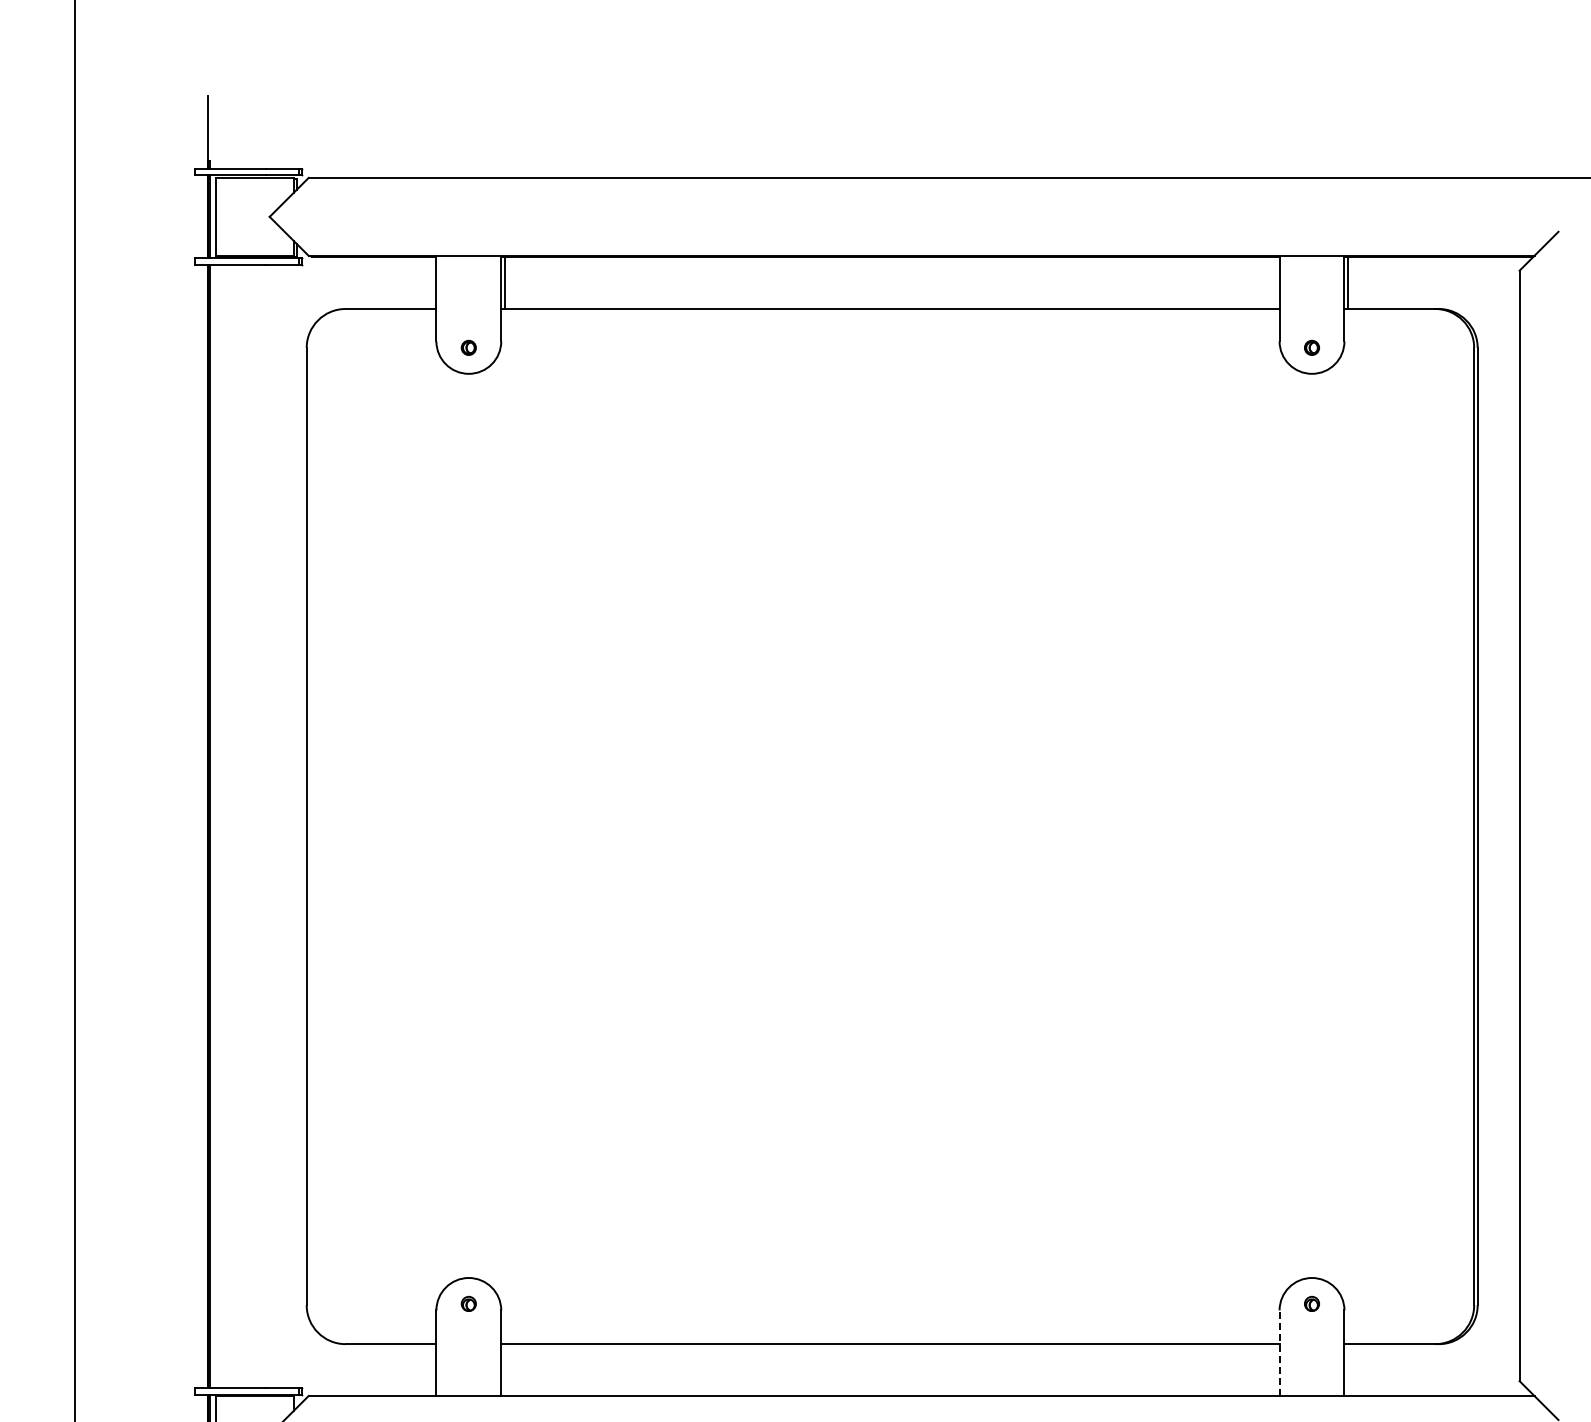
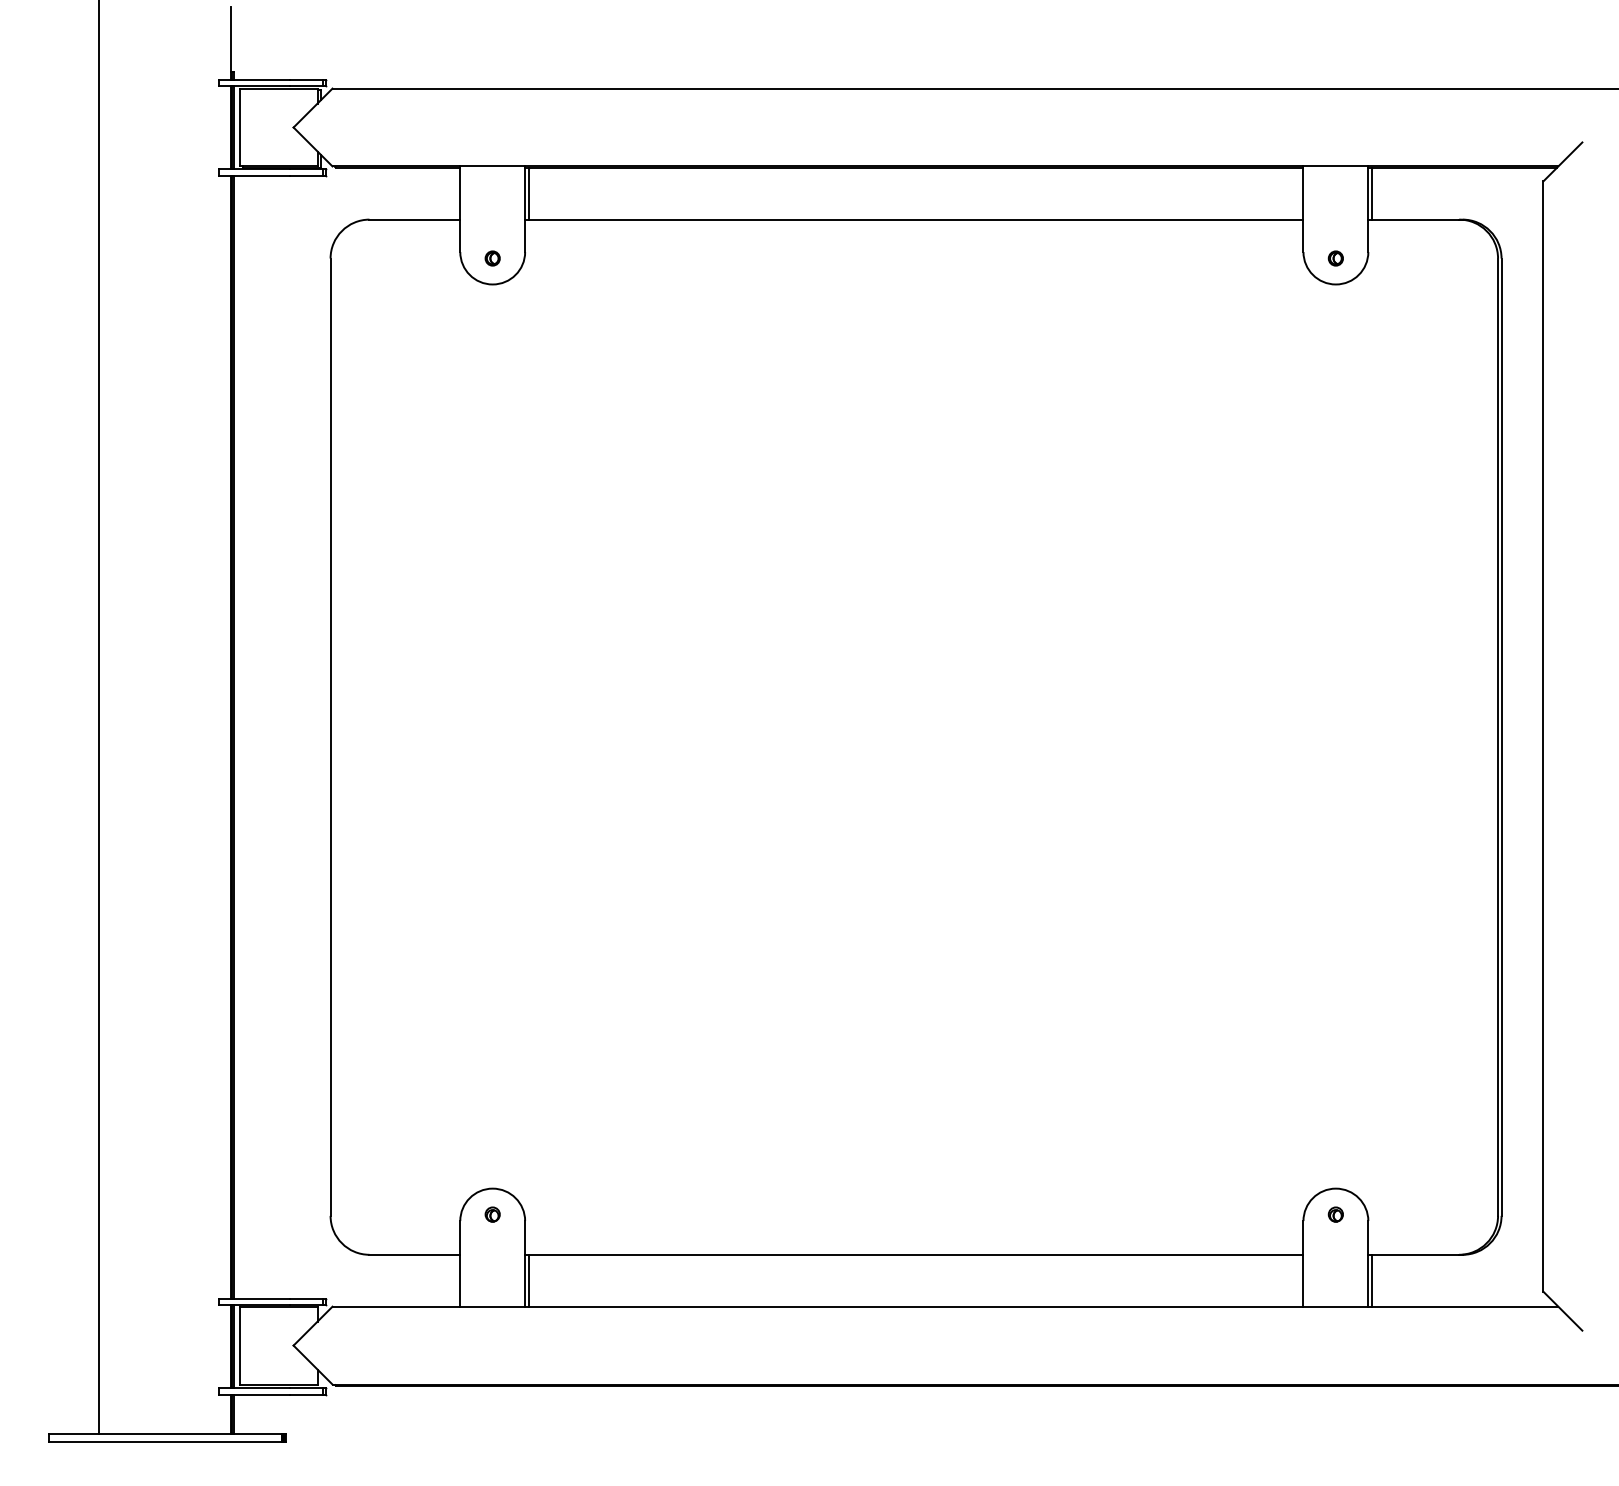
line: (1279, 1352) -> (1303, 1263), dashed -> solid
line: (504, 1369) -> (528, 1280), added
line: (1347, 1369) -> (1371, 1280), added

